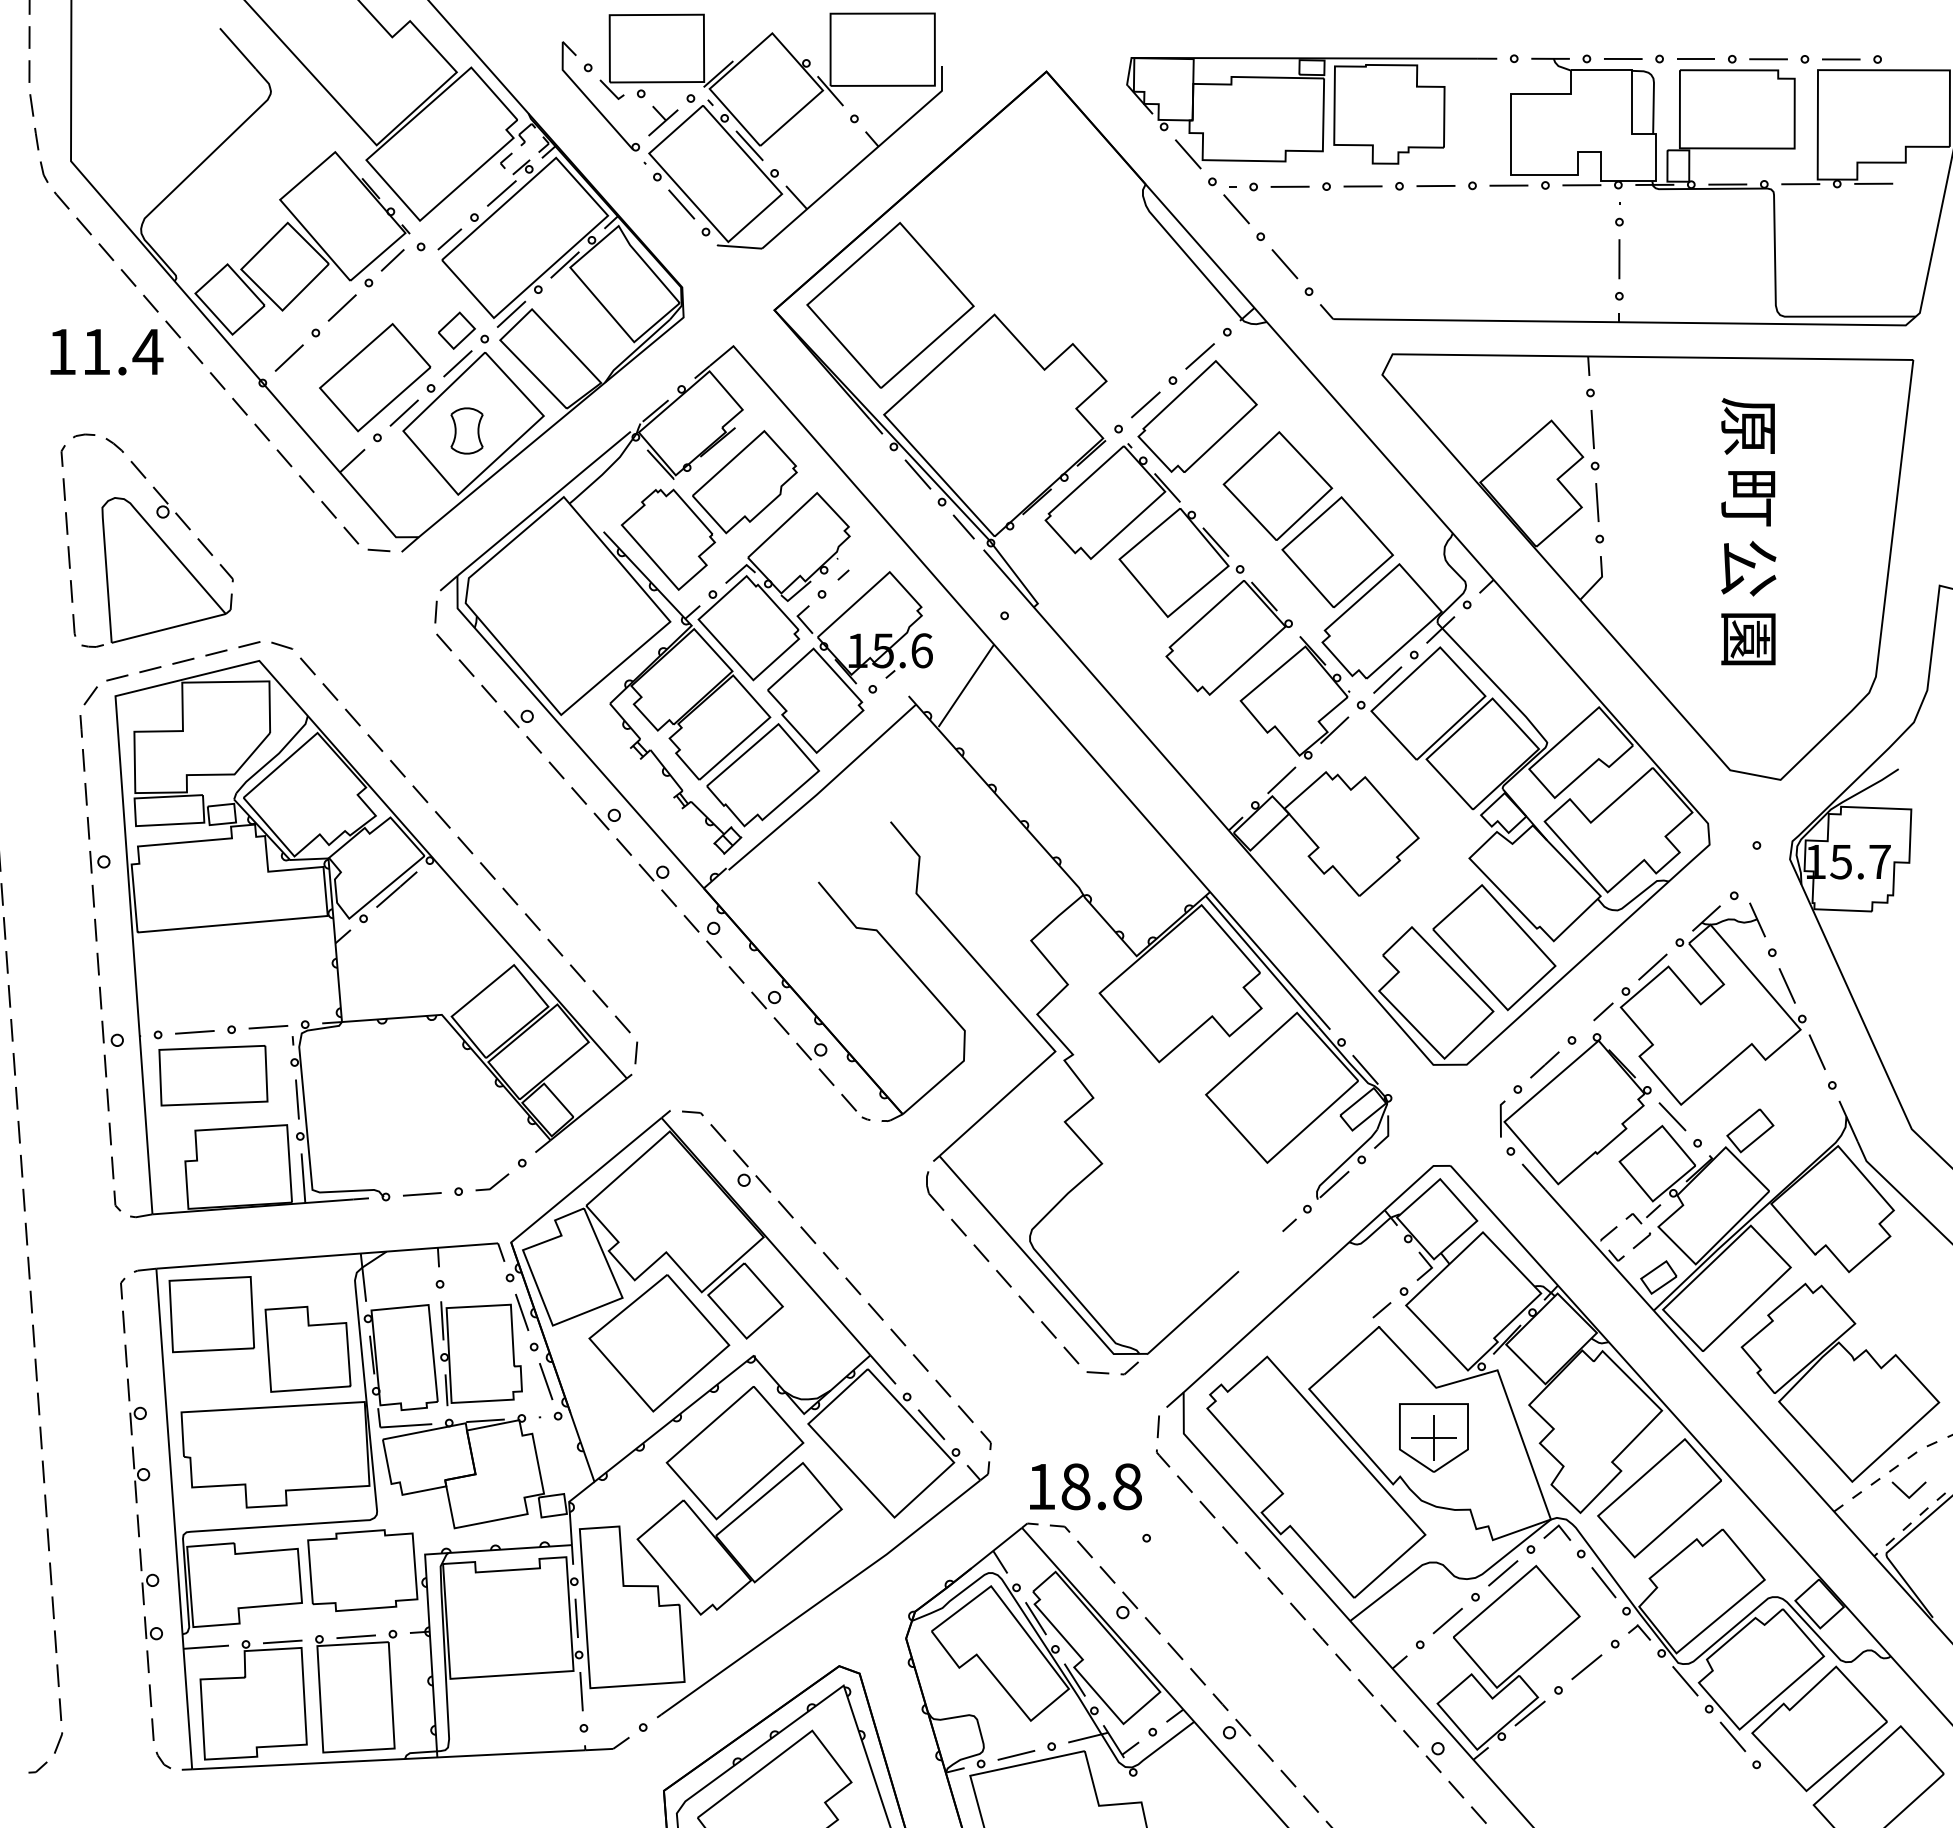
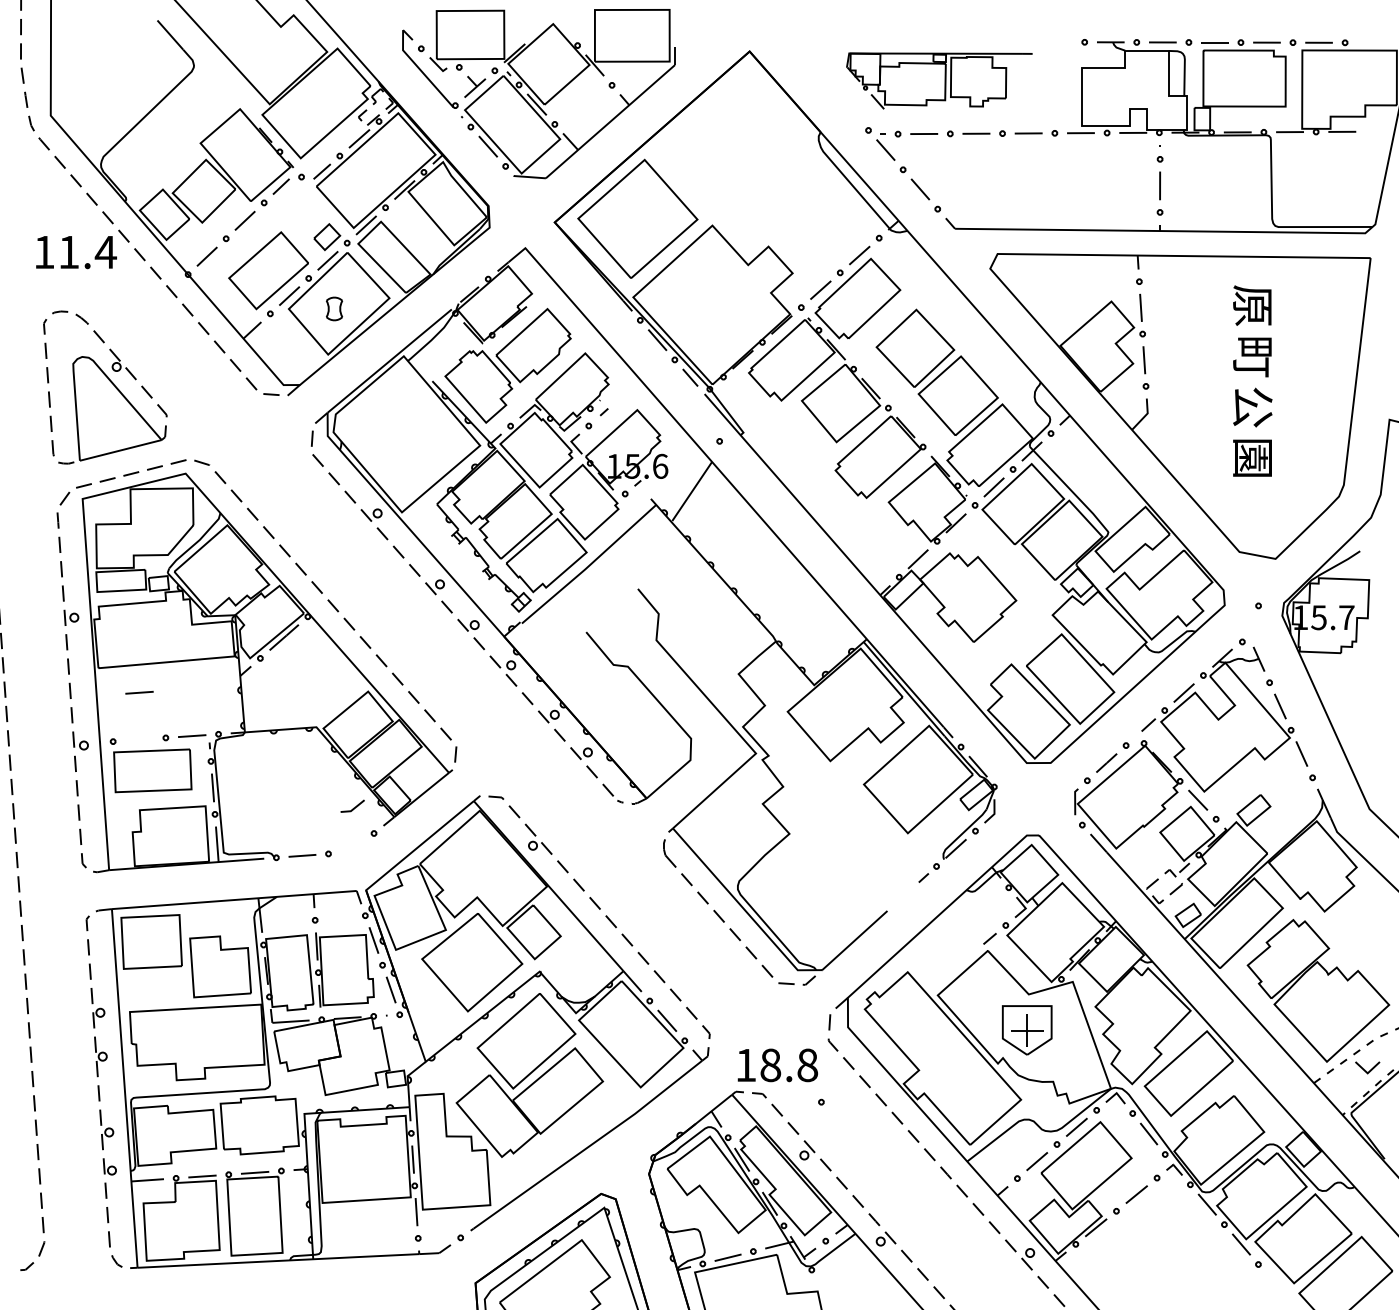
part: (1311, 112) -> (939, 80), size x0.7
part: (467, 430) -> (334, 308), size x0.7
line: (194, 1031) -> (139, 692), moved
line: (493, 1184) -> (353, 807), moved

